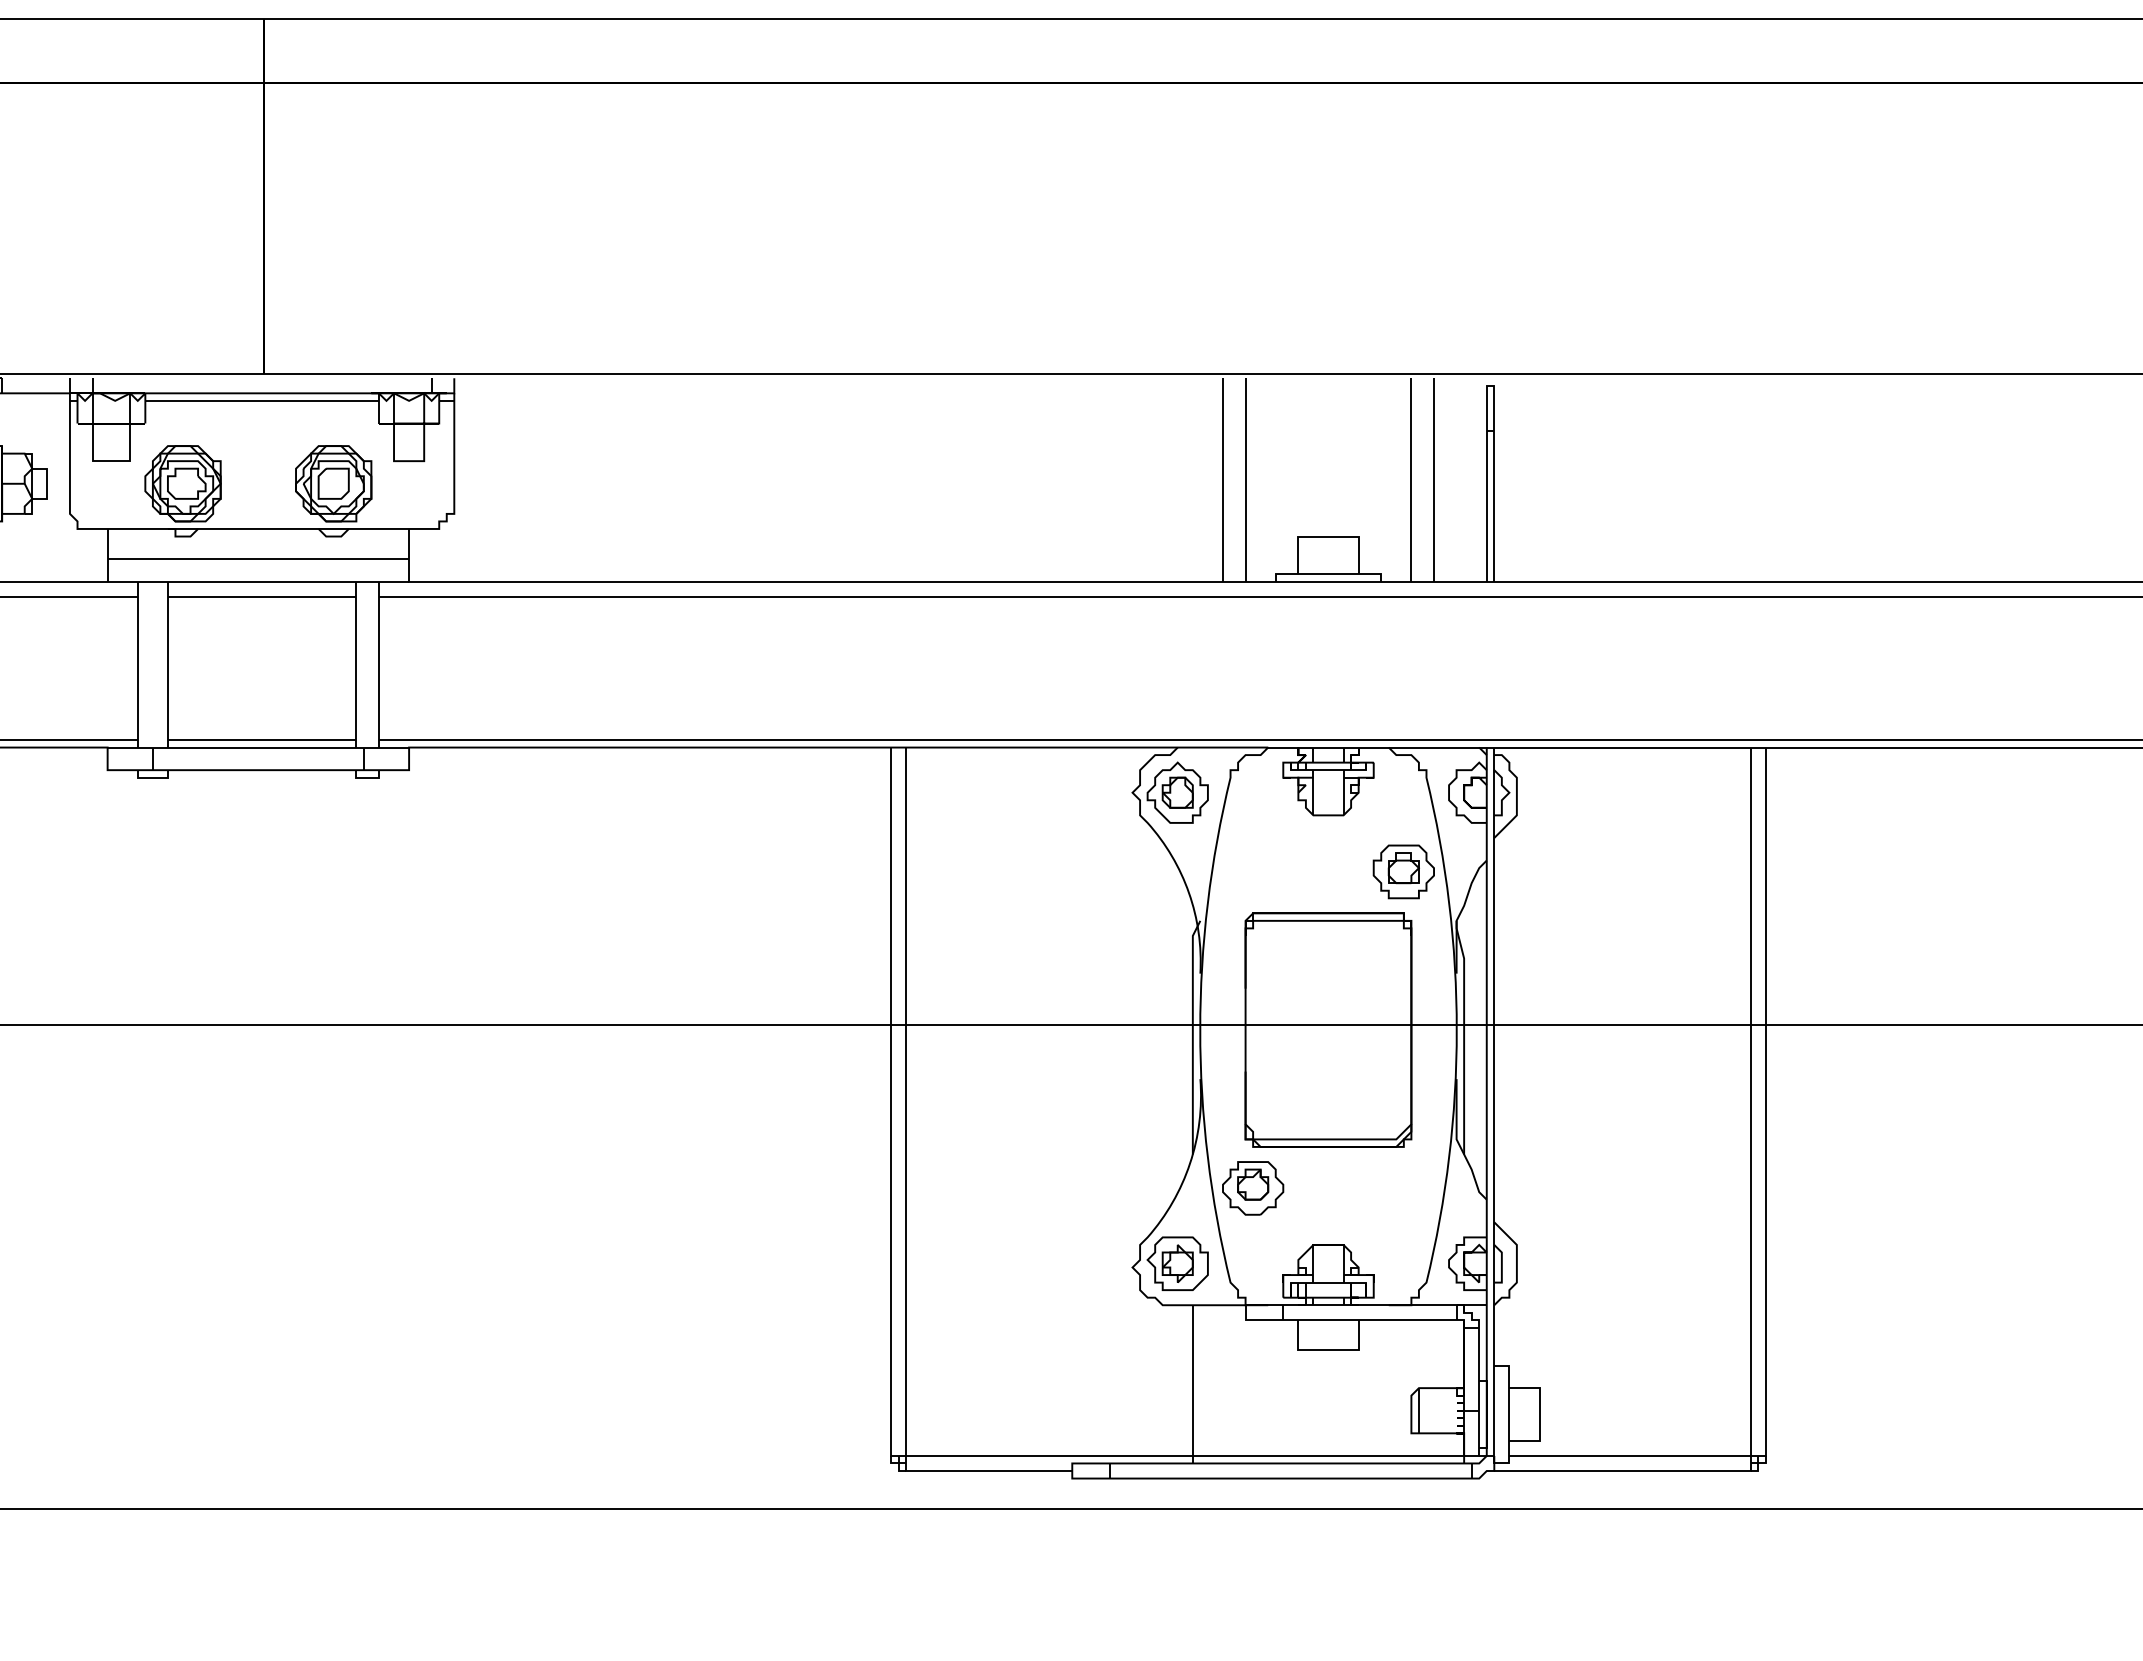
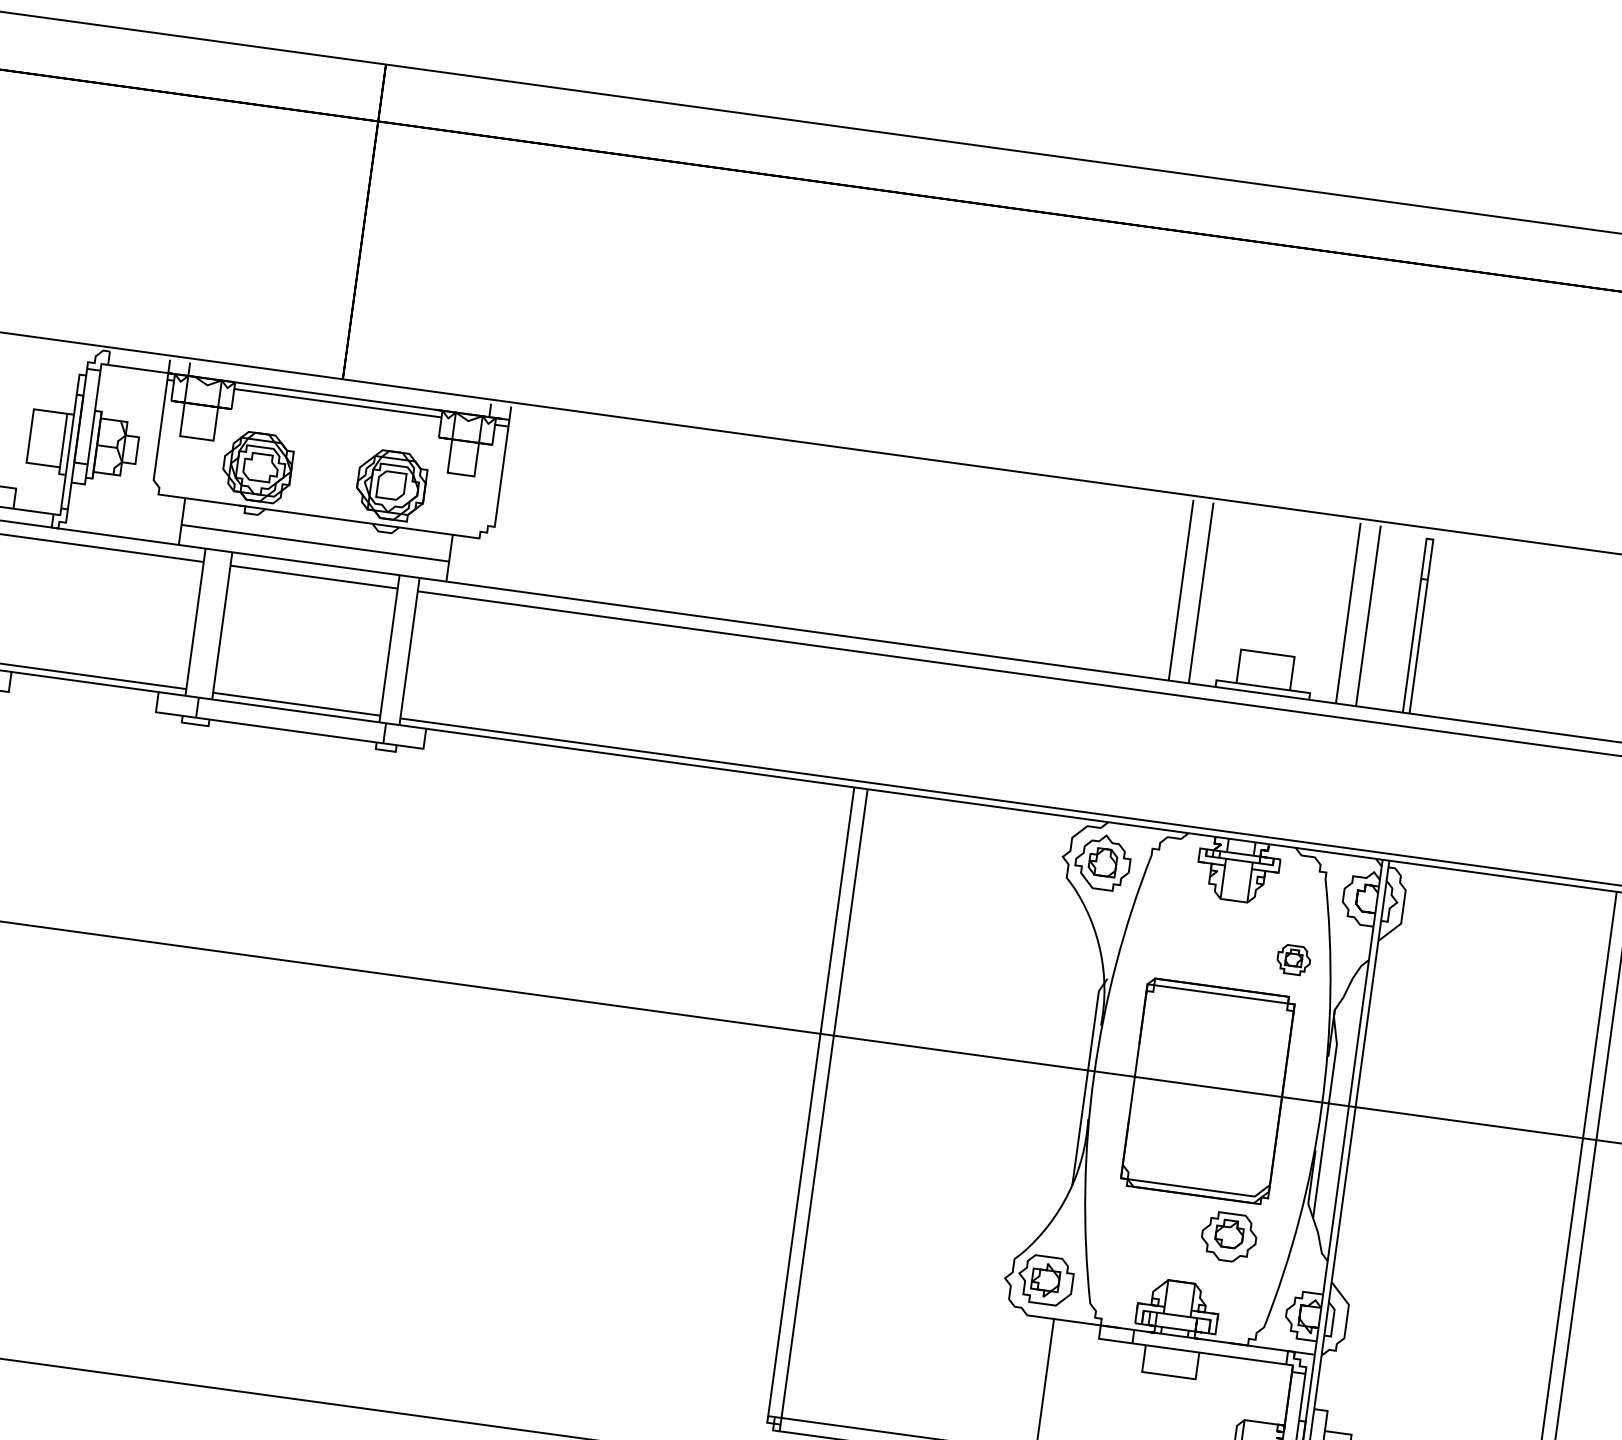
part: (1403, 871) -> (1293, 959), size x0.6
part: (1253, 1188) -> (1229, 1237), moved

